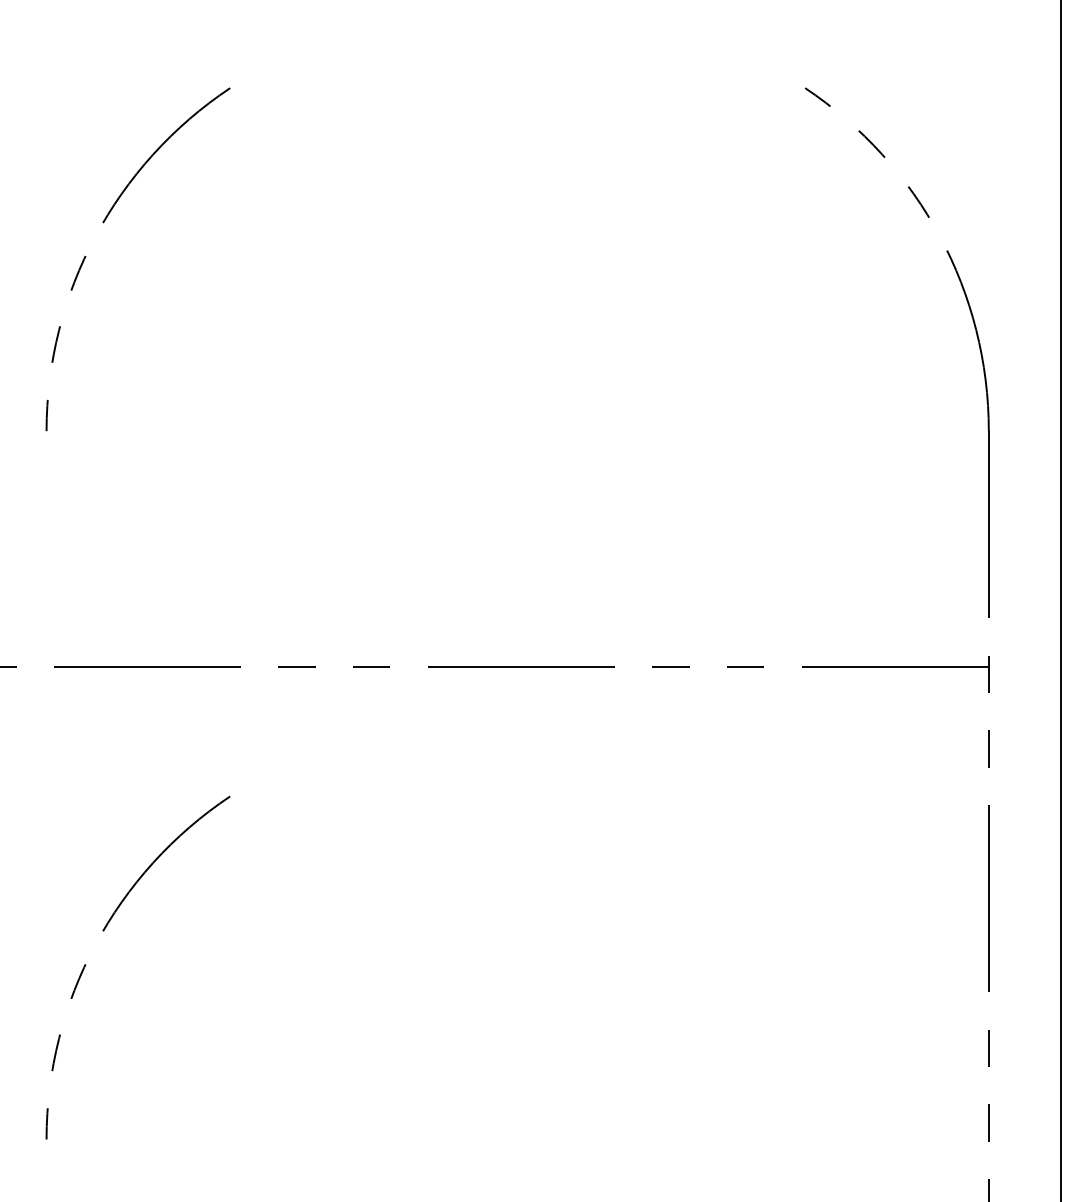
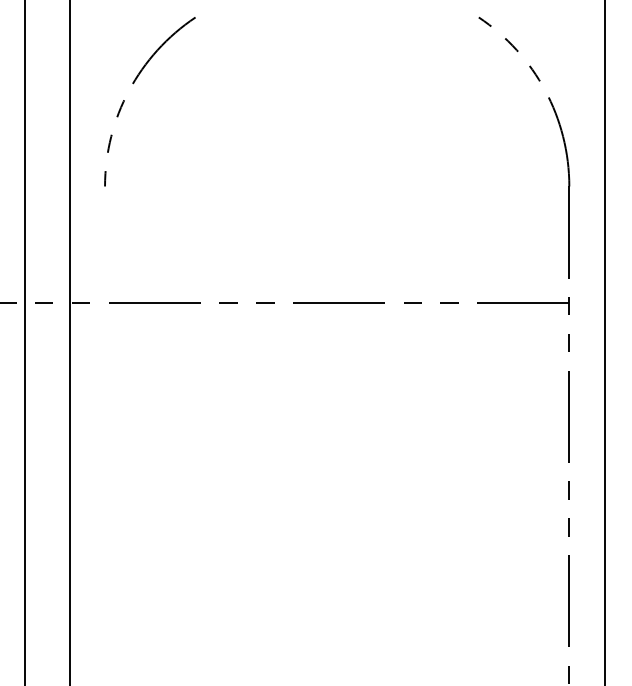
arc: (104, 932) -> (133, 433), removed

